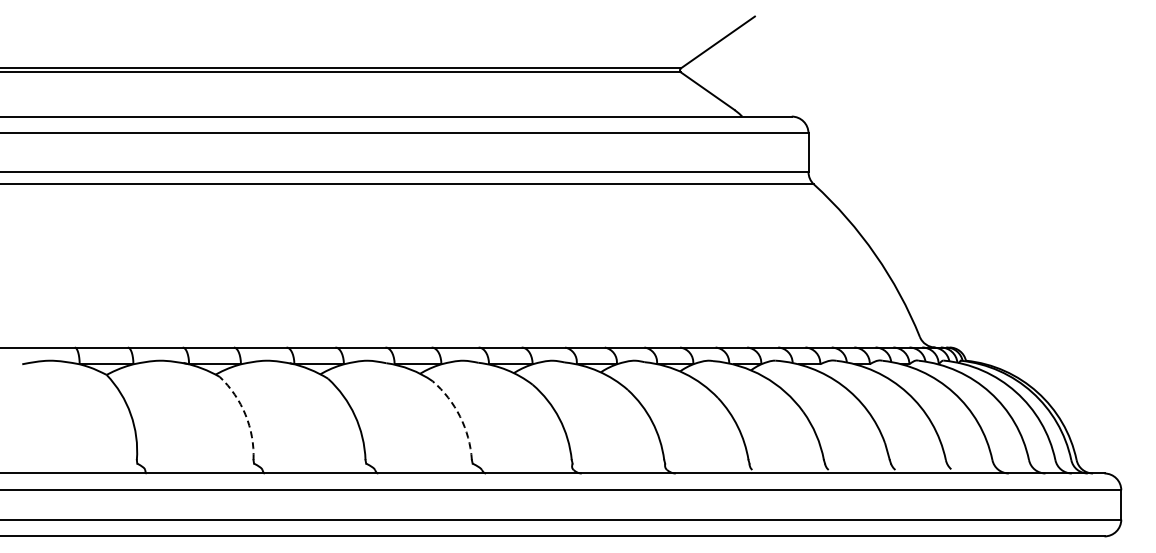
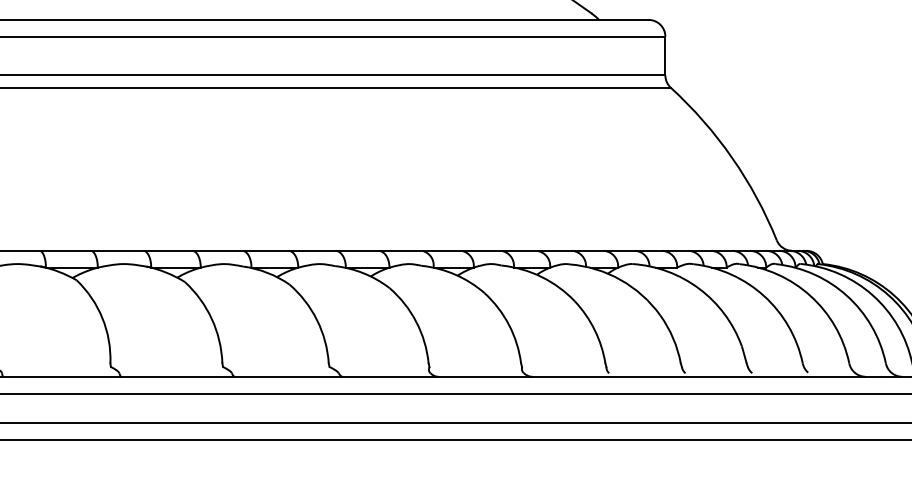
arc: (245, 414) -> (102, 317), dashed -> solid
arc: (460, 416) -> (317, 319), dashed -> solid

